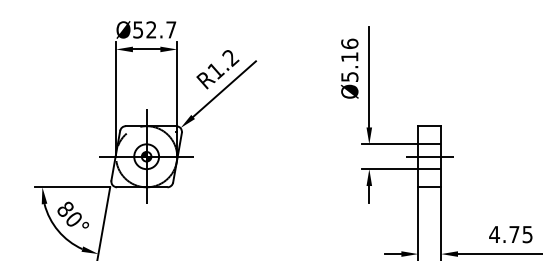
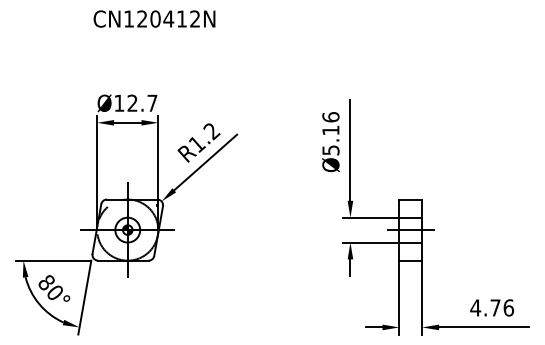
text: (138, 29) -> (119, 102), Ø52.7 -> Ø12.7
text: (527, 234) -> (508, 307), 4.75 -> 4.76

